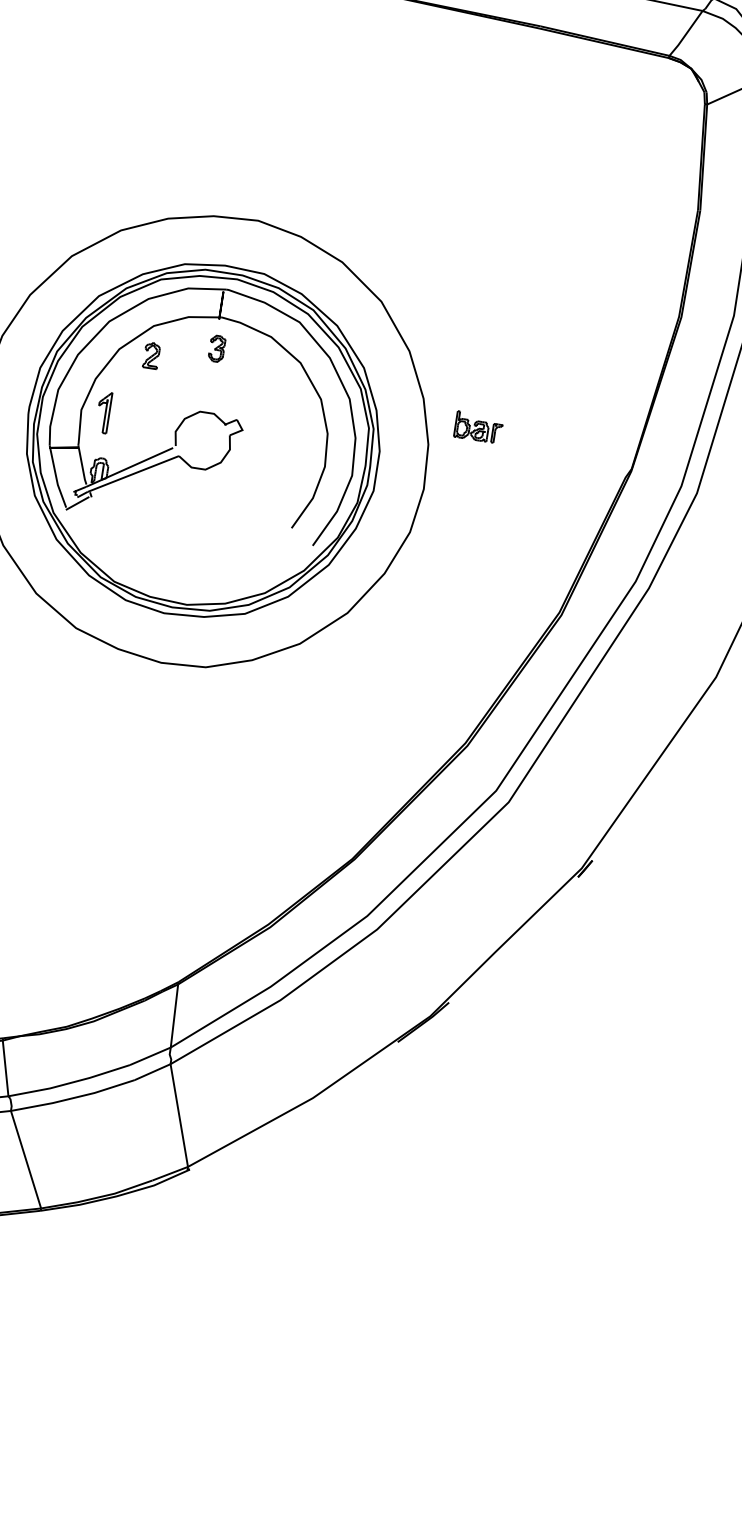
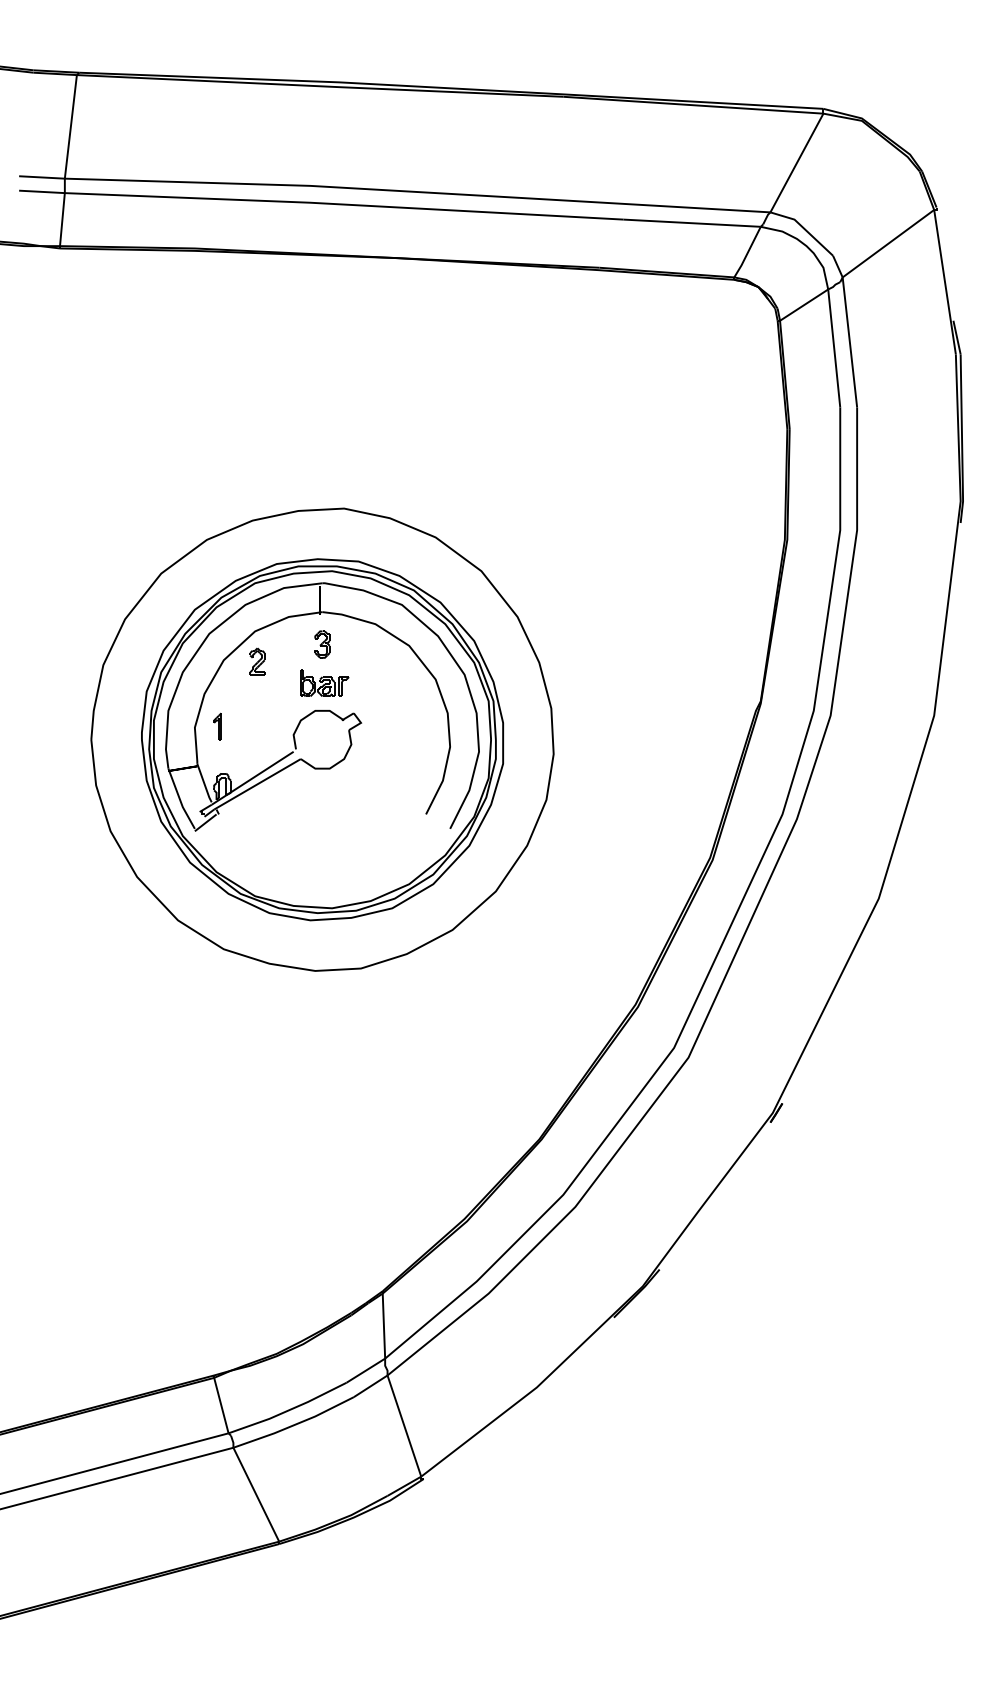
part: (103, 412) -> (217, 726), size x0.62
part: (478, 426) -> (324, 682), moved

